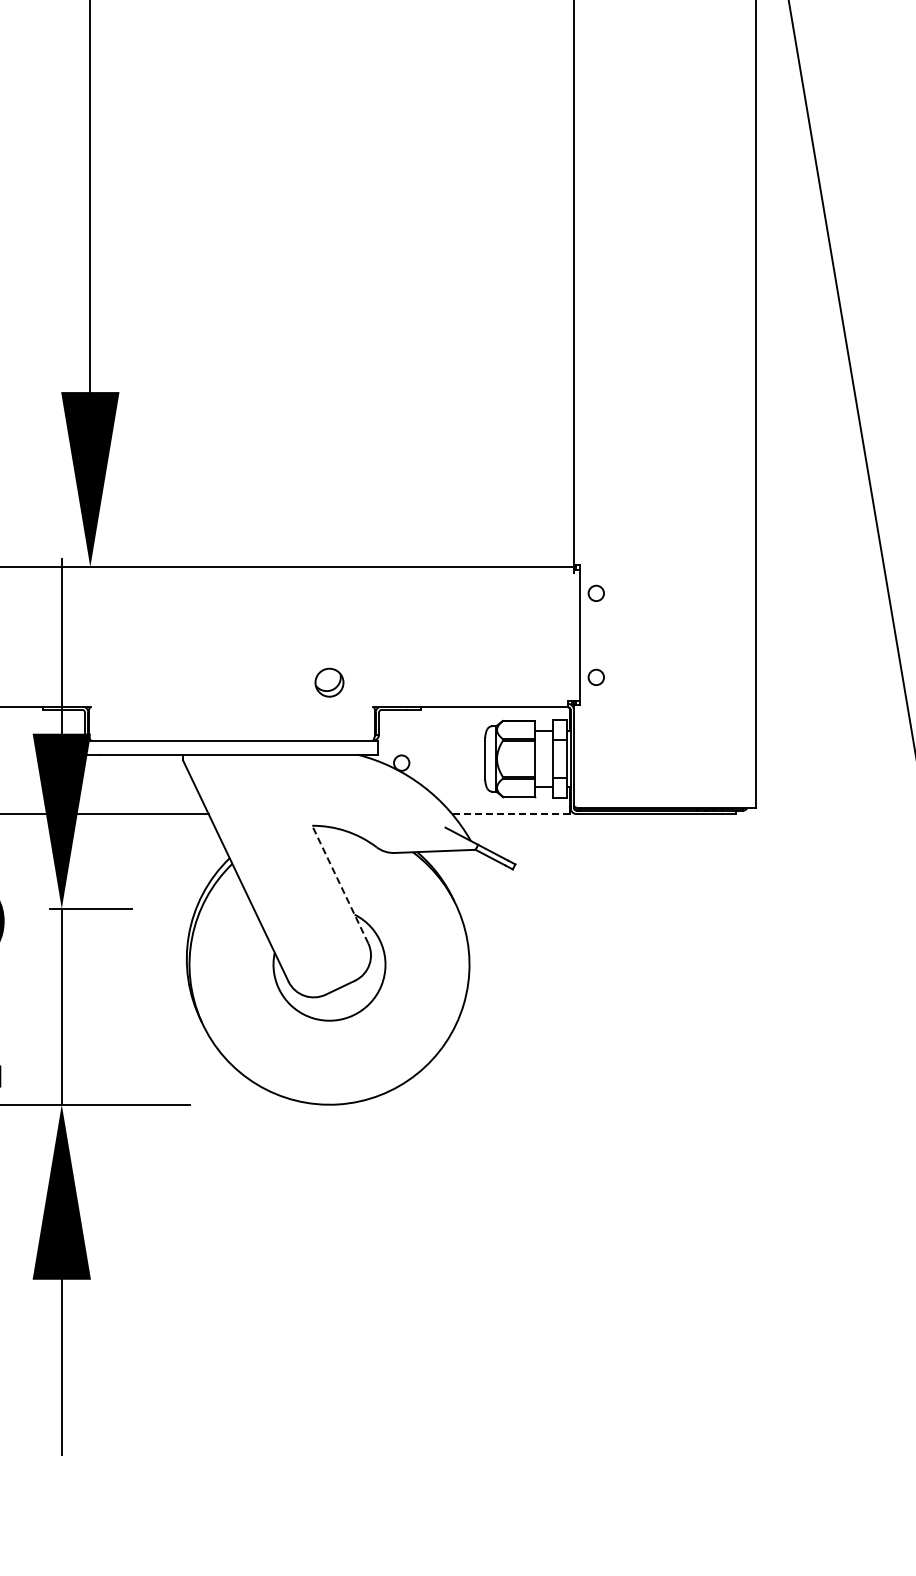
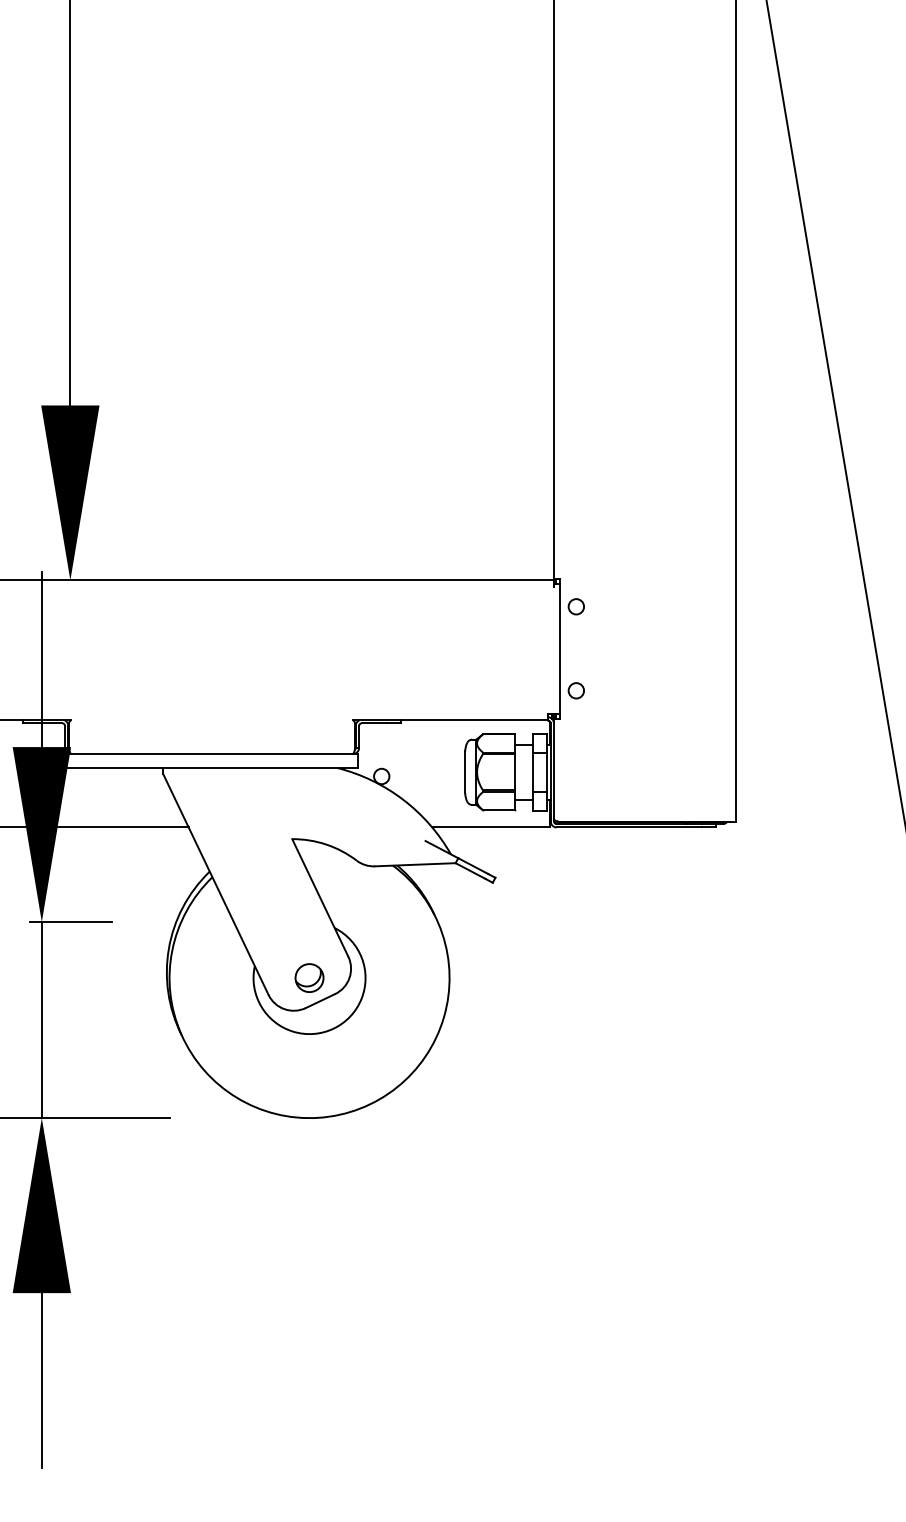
part: (329, 682) -> (309, 977), moved
line: (511, 814) -> (491, 827), dashed -> solid
line: (340, 884) -> (320, 897), dashed -> solid

